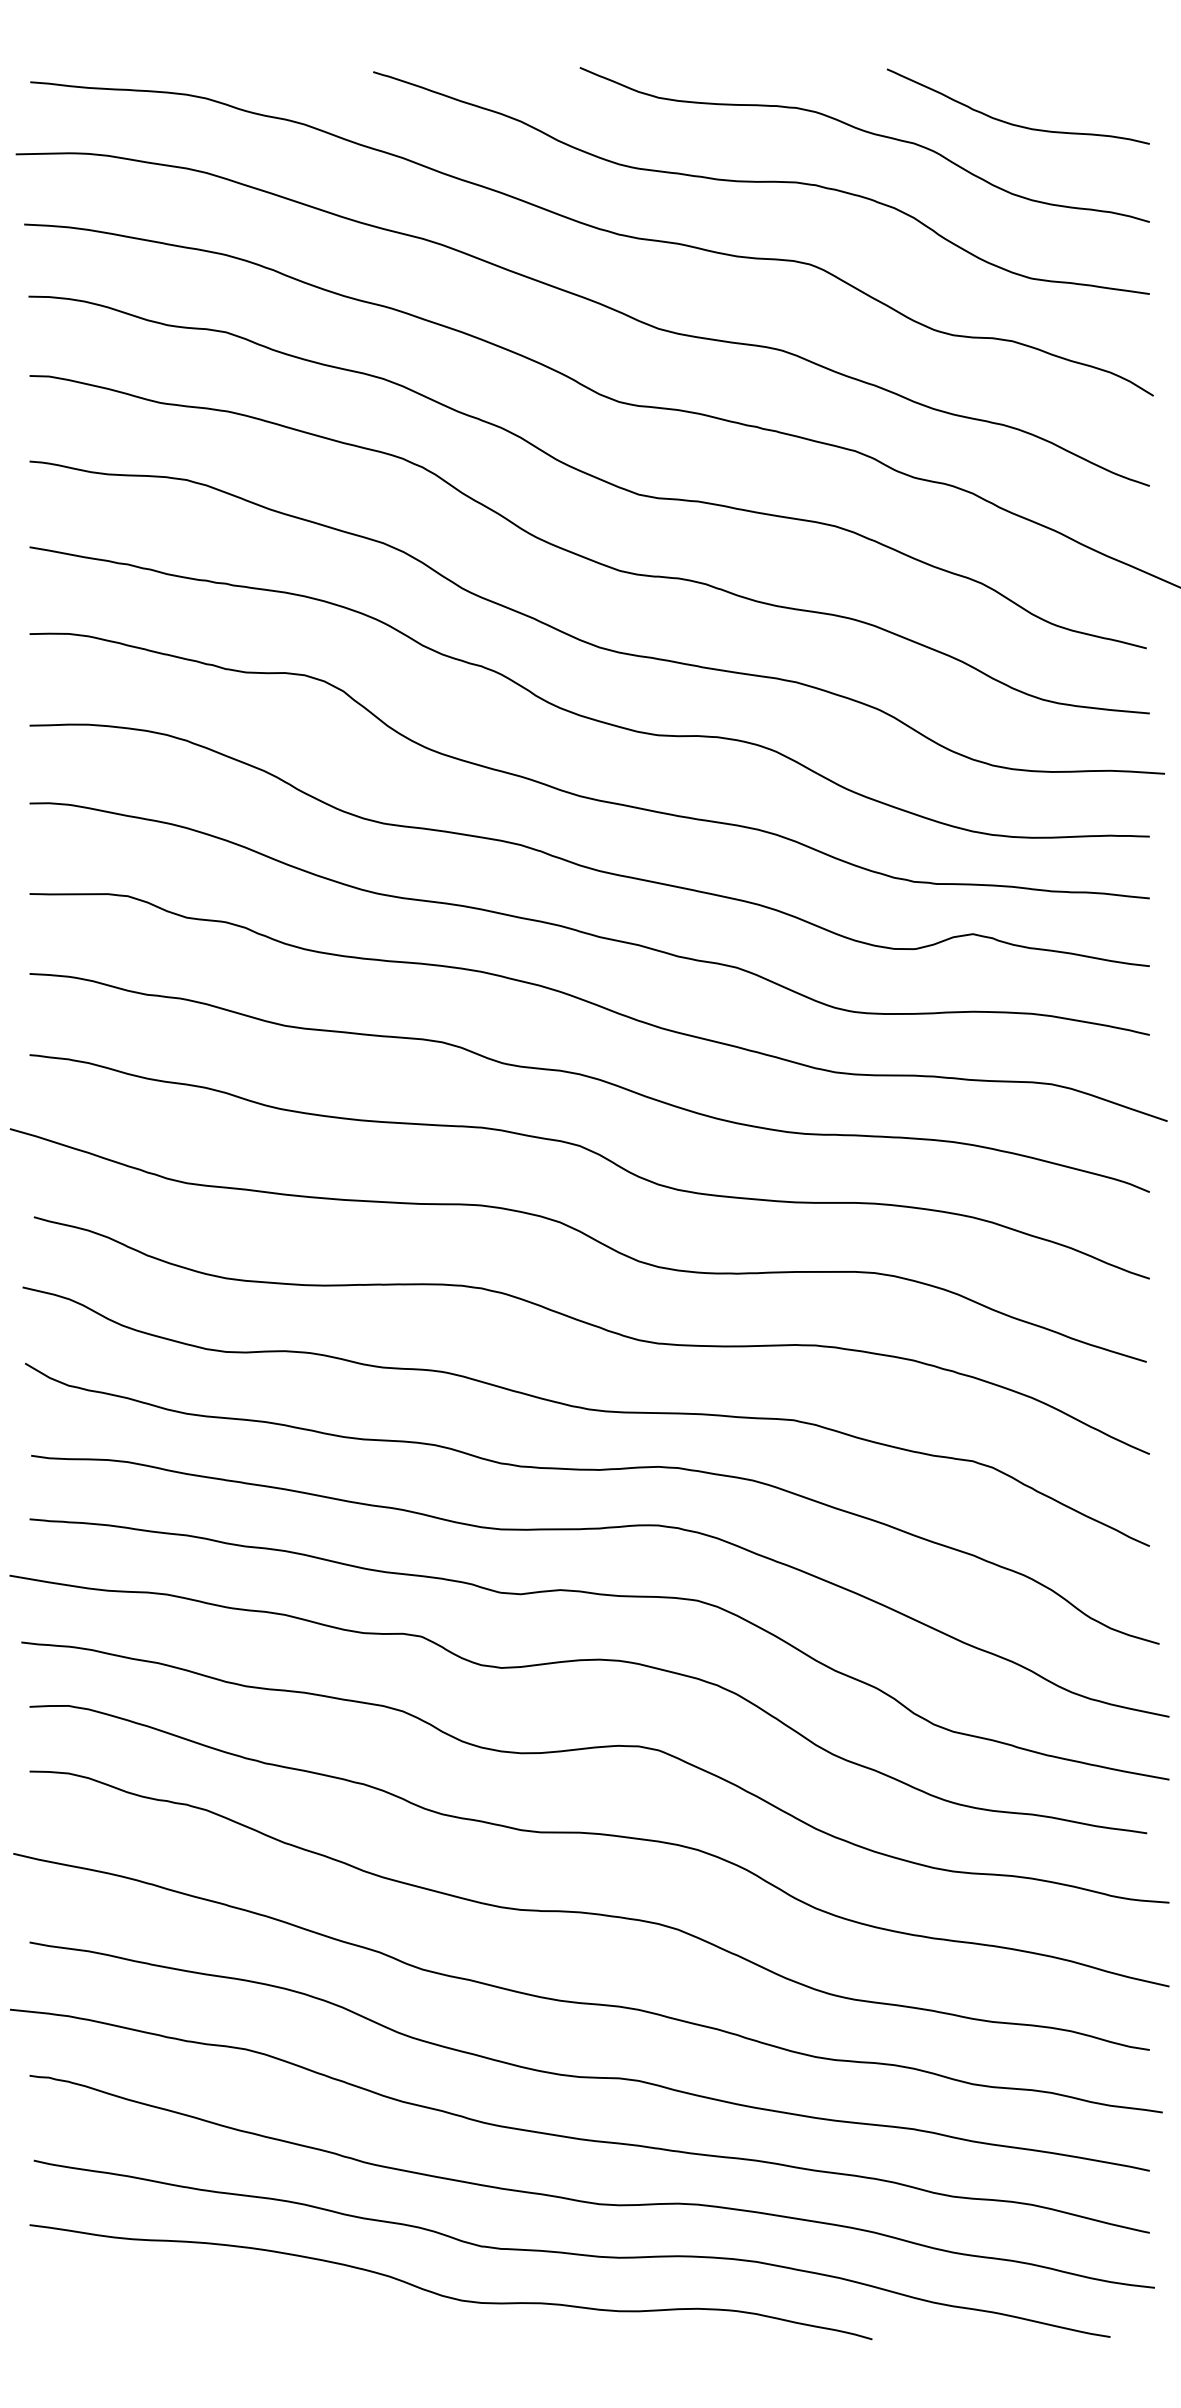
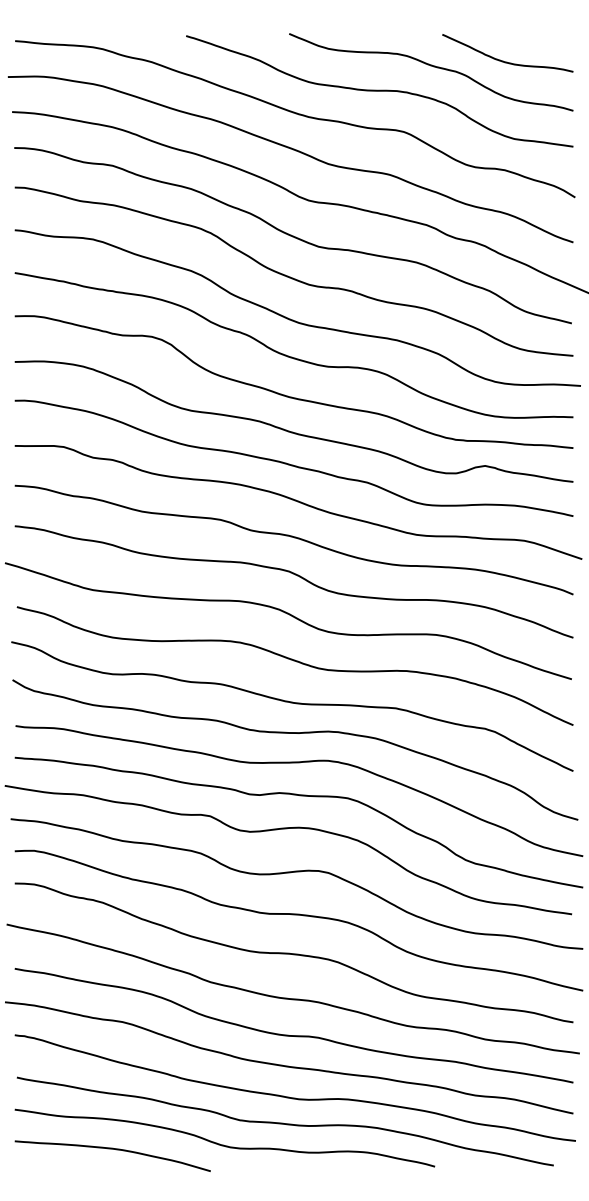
curve: (225, 2304) -> (112, 1149), added

